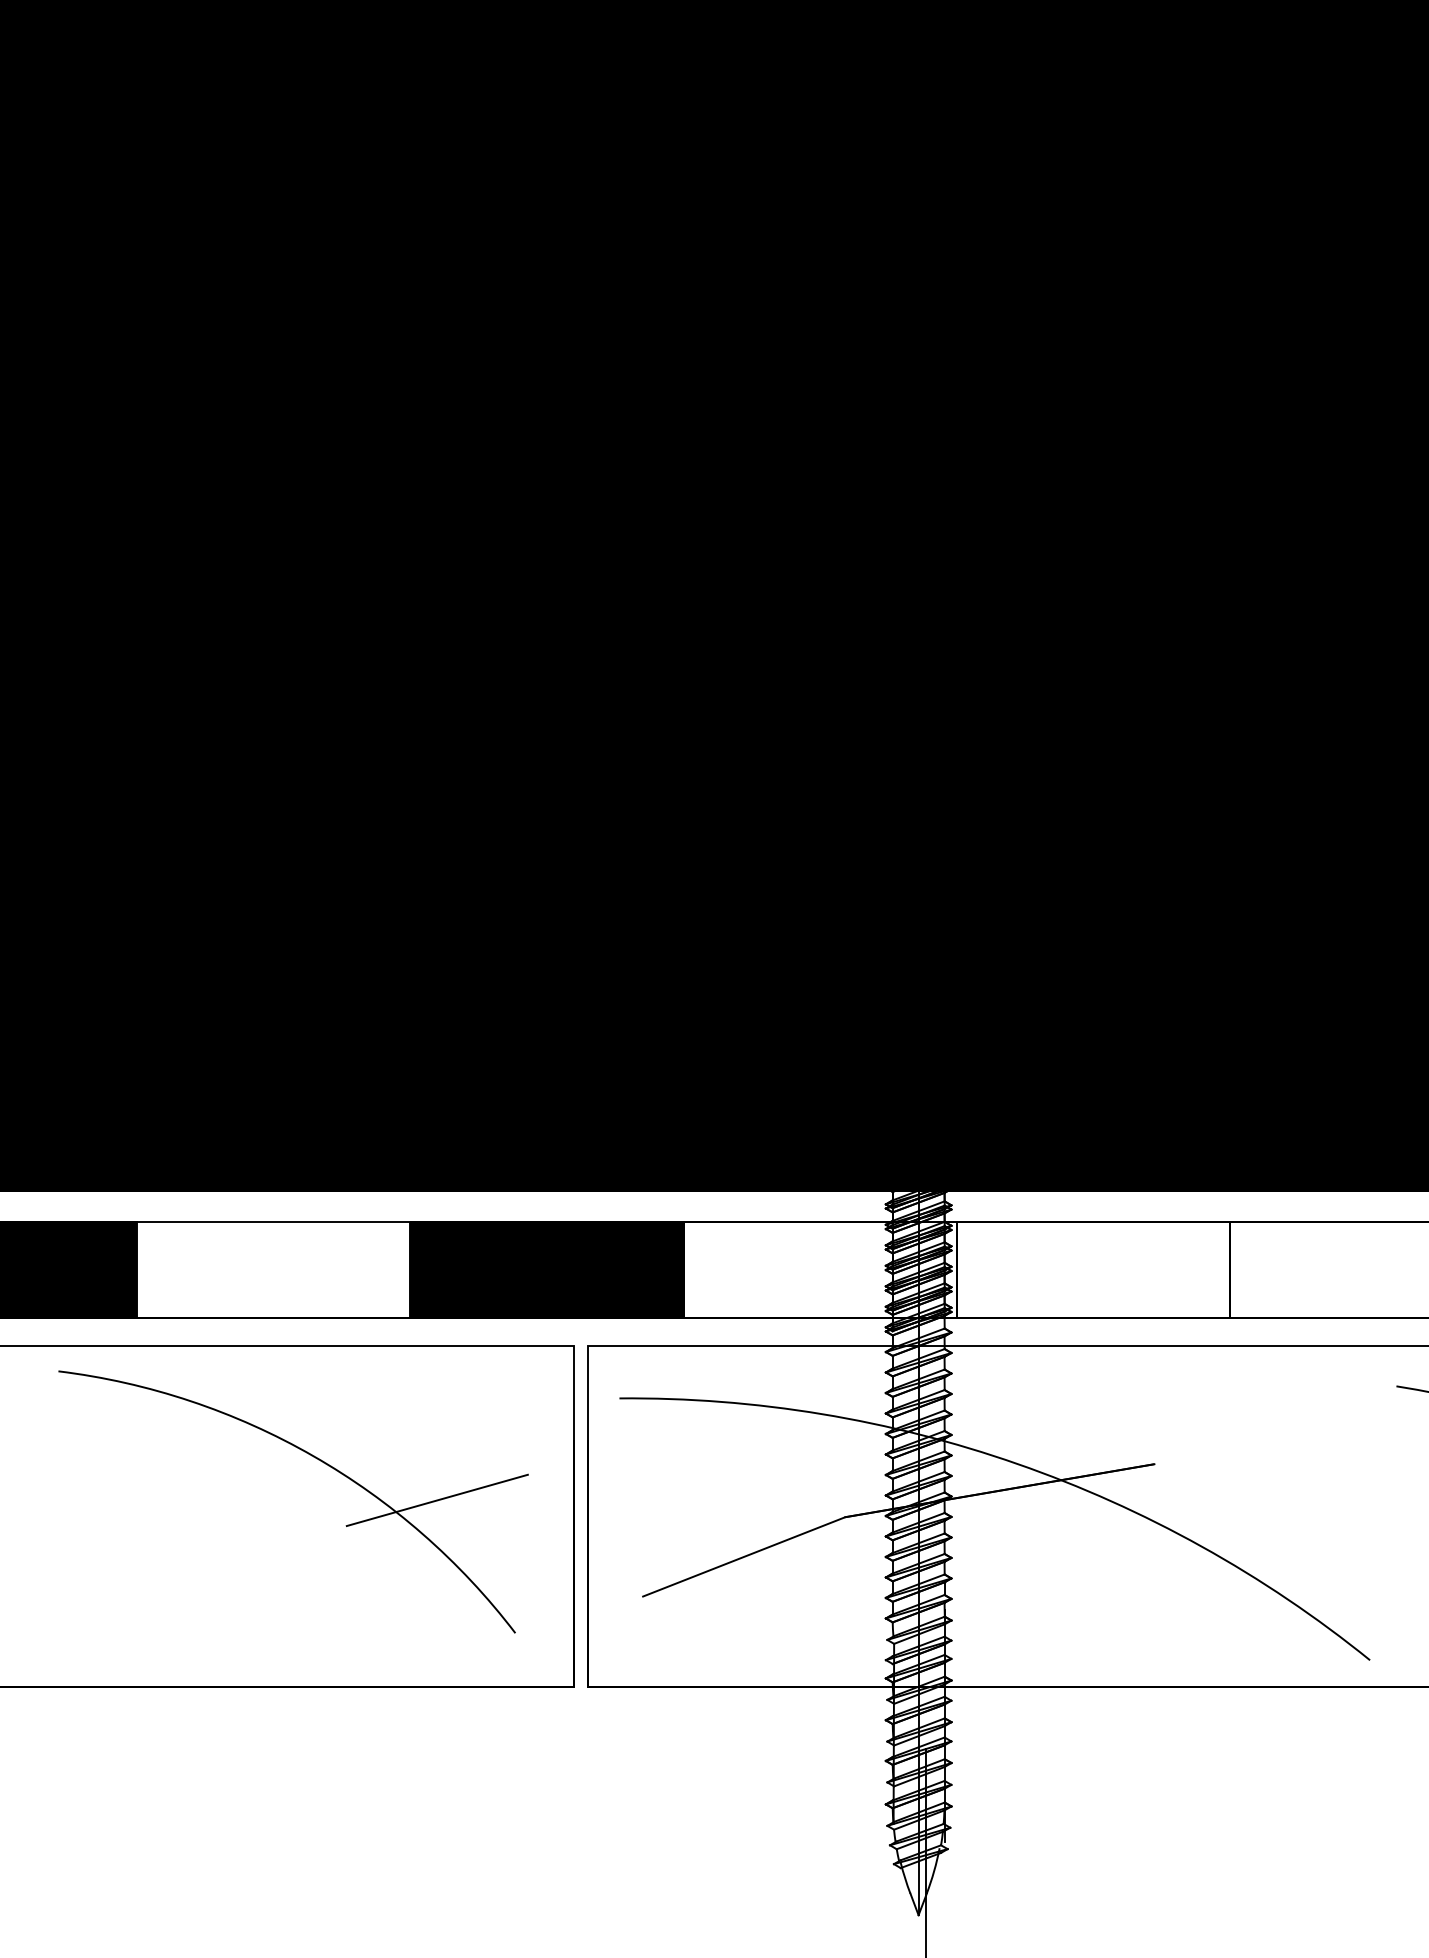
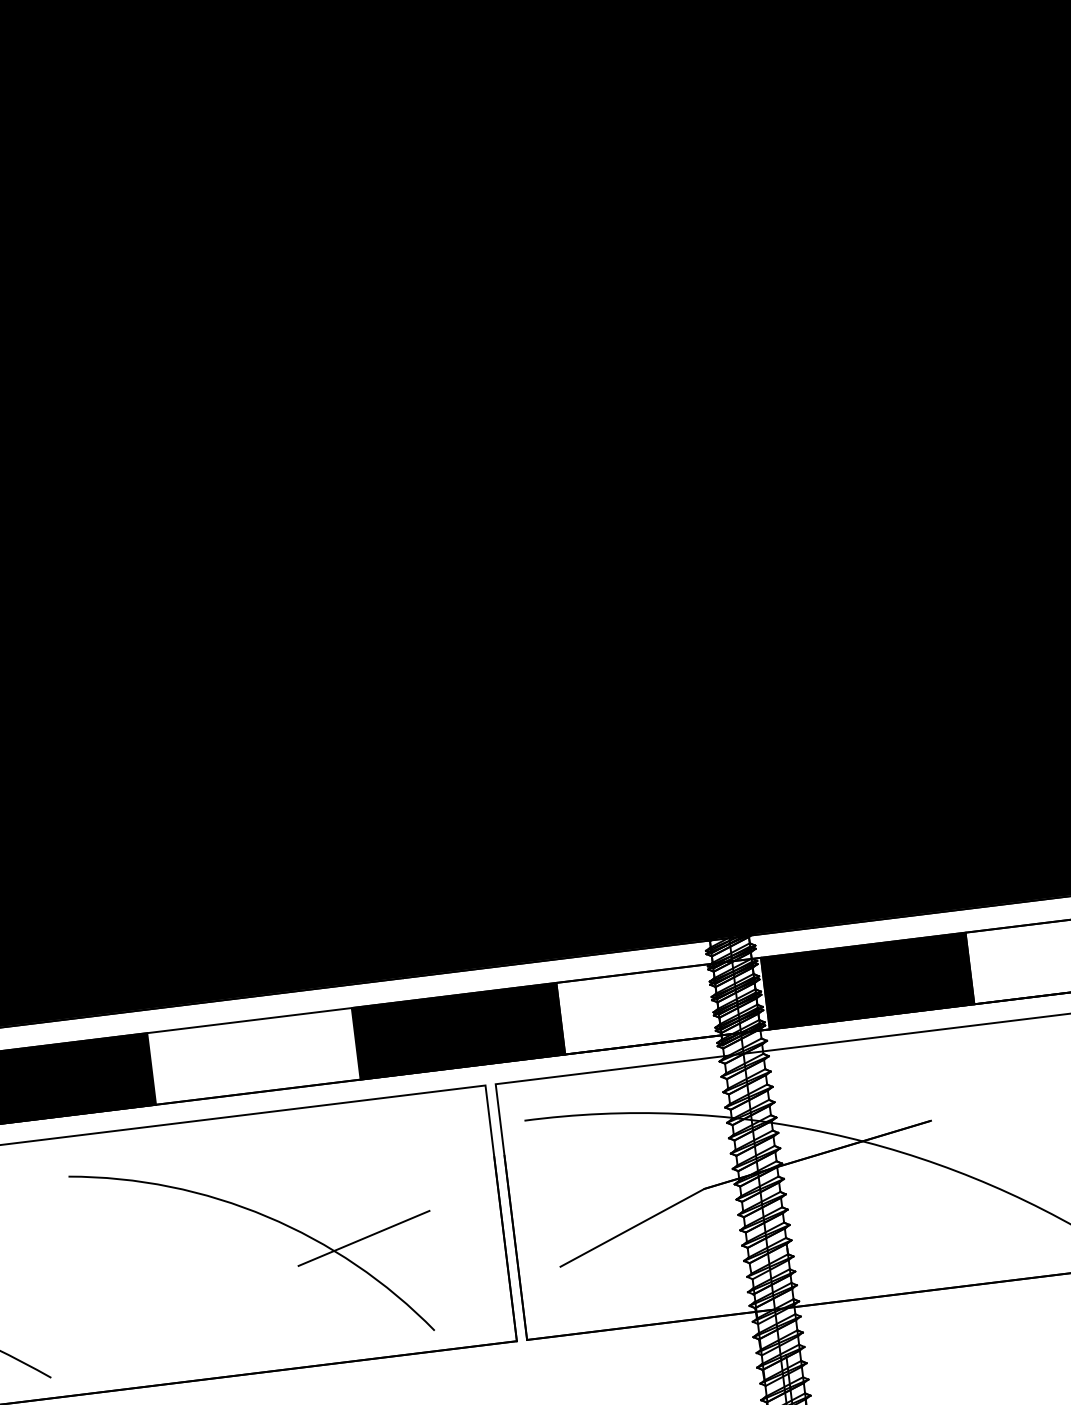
fill: (1093, 1269) -> (867, 980), added
part: (318, 1460) -> (271, 1219), moved

